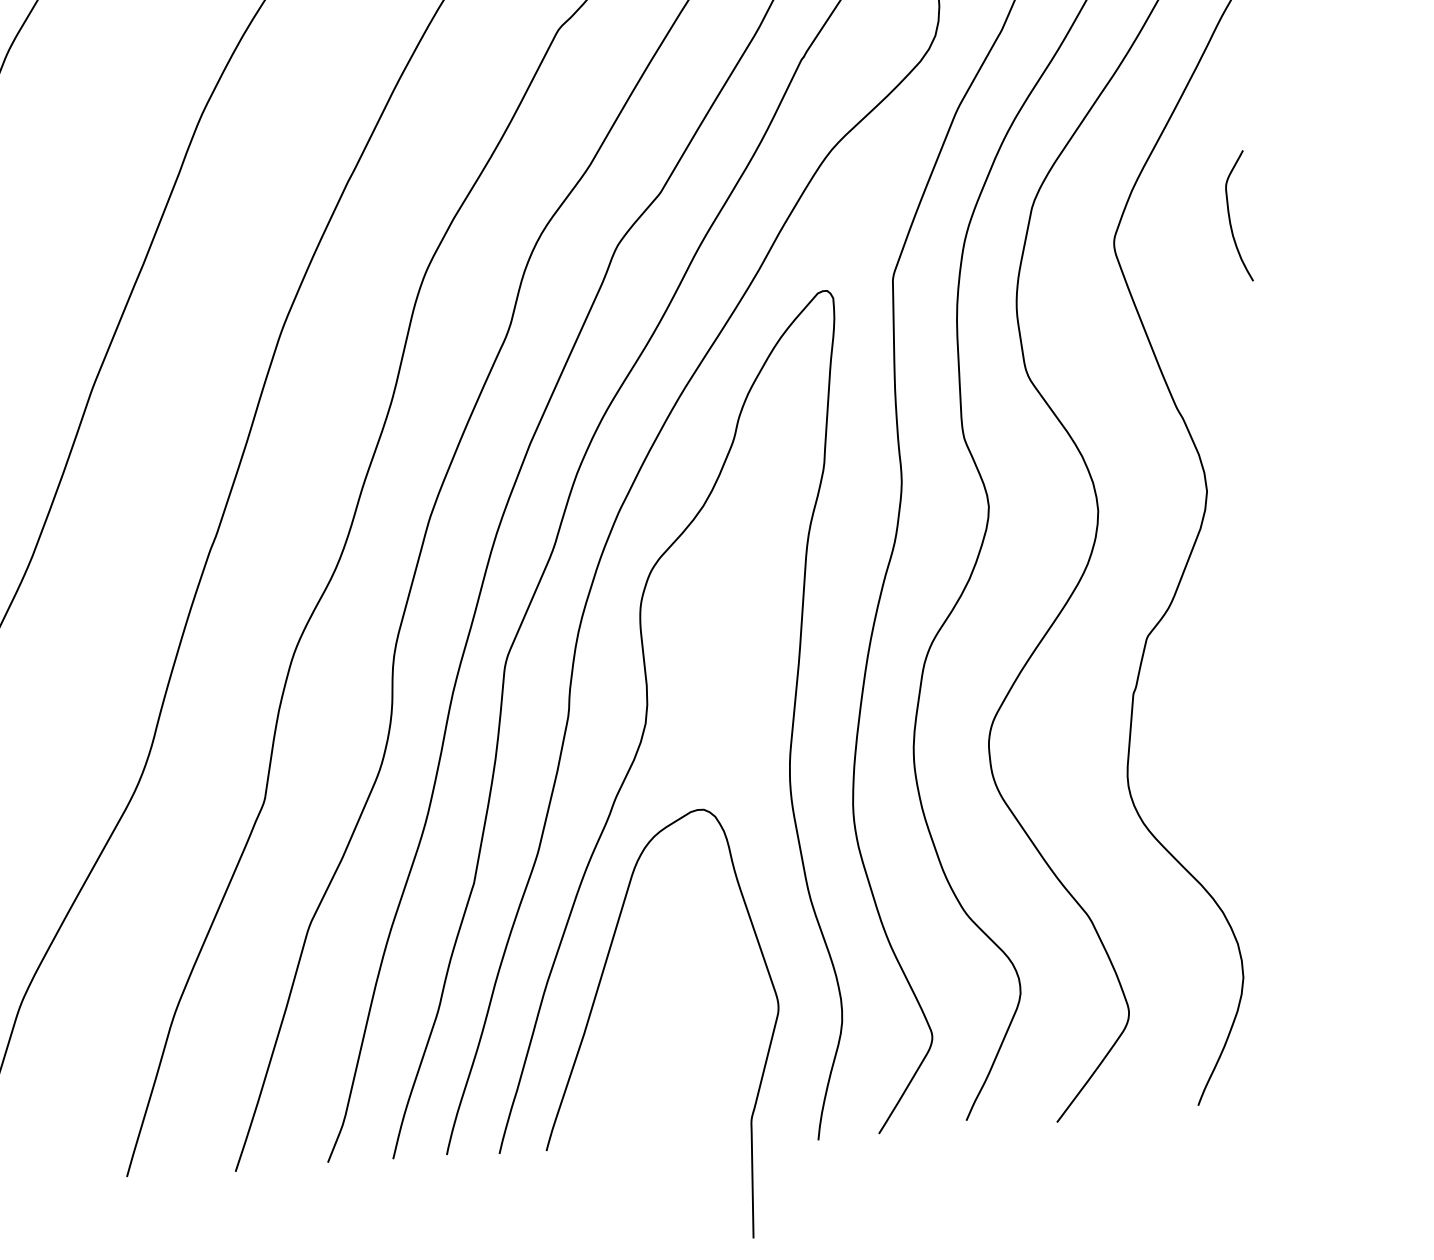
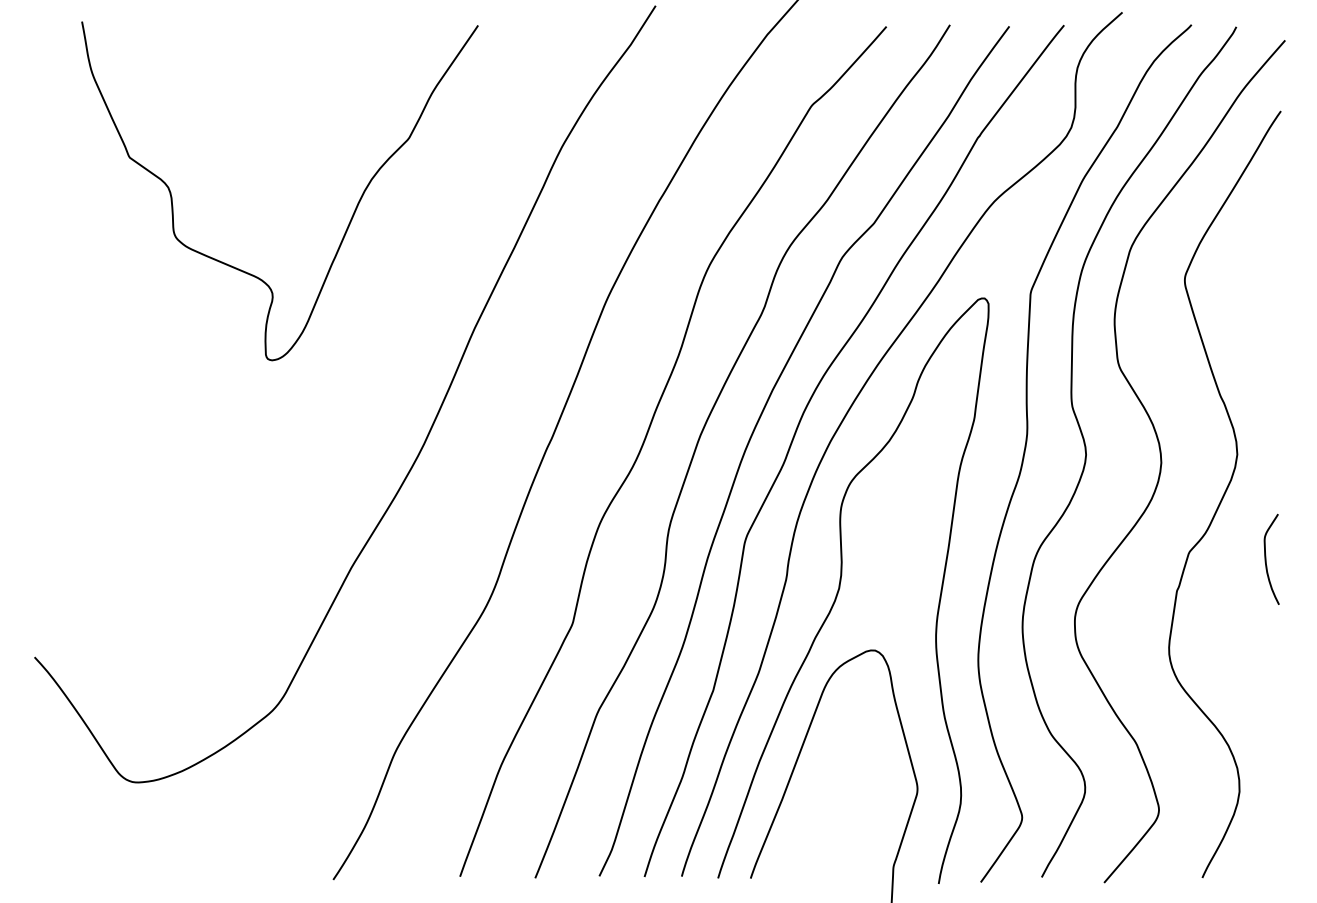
curve: (1230, 215) -> (1266, 558), moved

